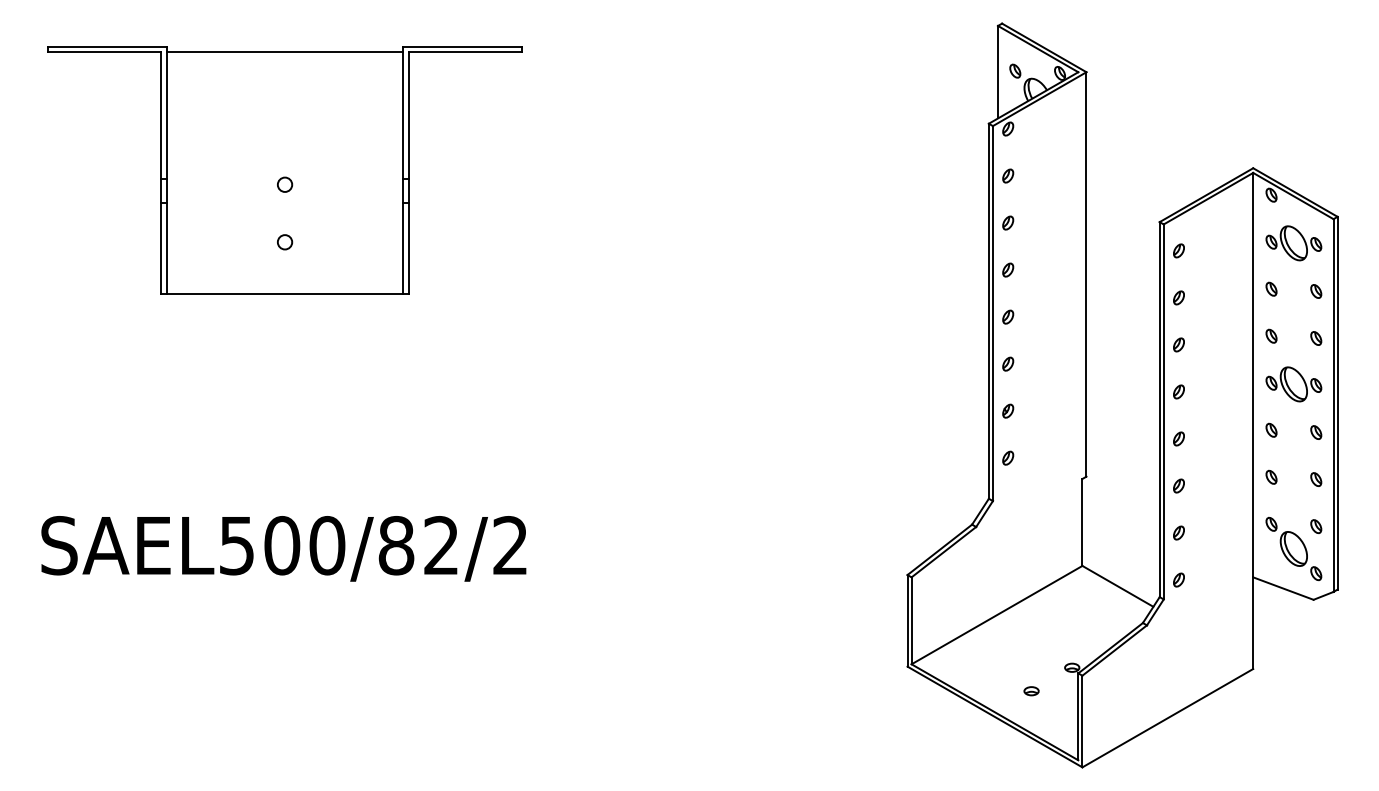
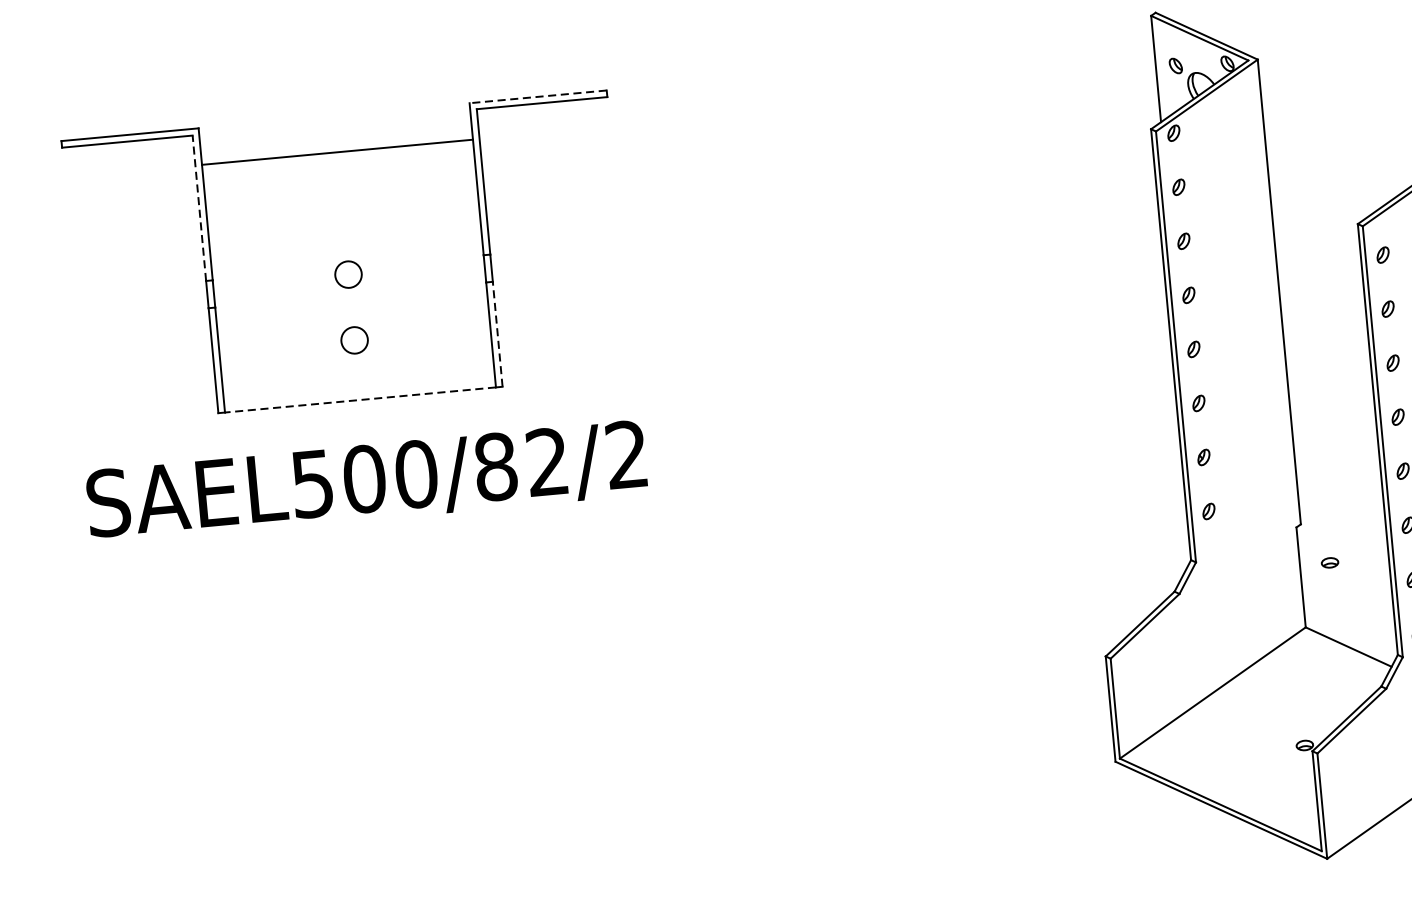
line: (462, 46) -> (538, 96), solid -> dashed
line: (284, 52) -> (336, 152), moved
line: (161, 115) -> (199, 207), solid -> dashed
circle: (285, 184) -> (349, 274), size x1.6
circle: (285, 242) -> (355, 340), size x1.6
line: (408, 248) -> (497, 334), solid -> dashed
line: (285, 294) -> (361, 400), solid -> dashed
text: (283, 548) -> (366, 482), moved
part: (1031, 691) -> (1329, 563), moved

